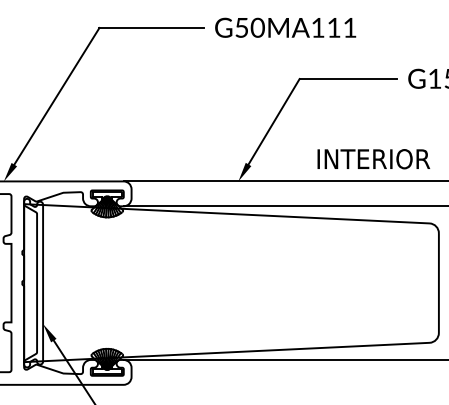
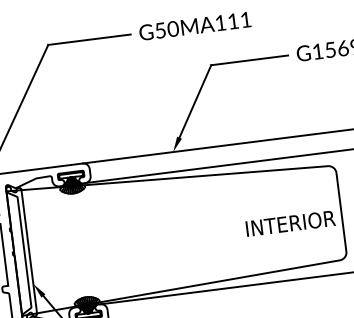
text: (373, 159) -> (290, 223), moved

